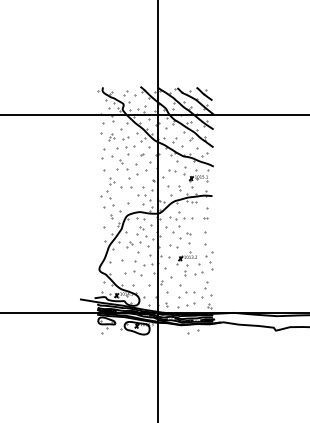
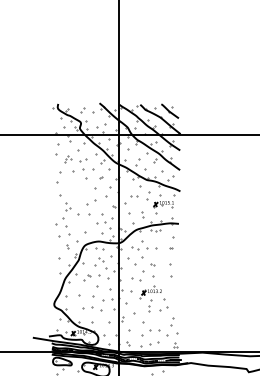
part: (119, 162) -> (76, 186), removed
part: (209, 260) -> (175, 294), removed

